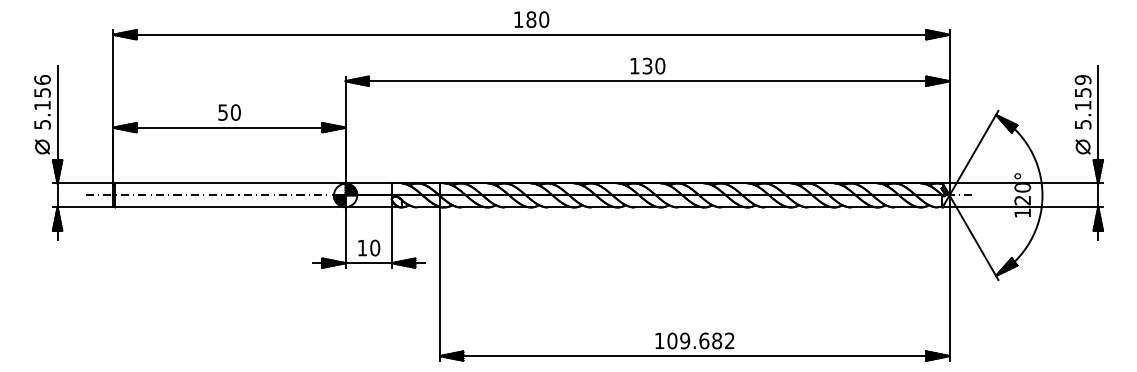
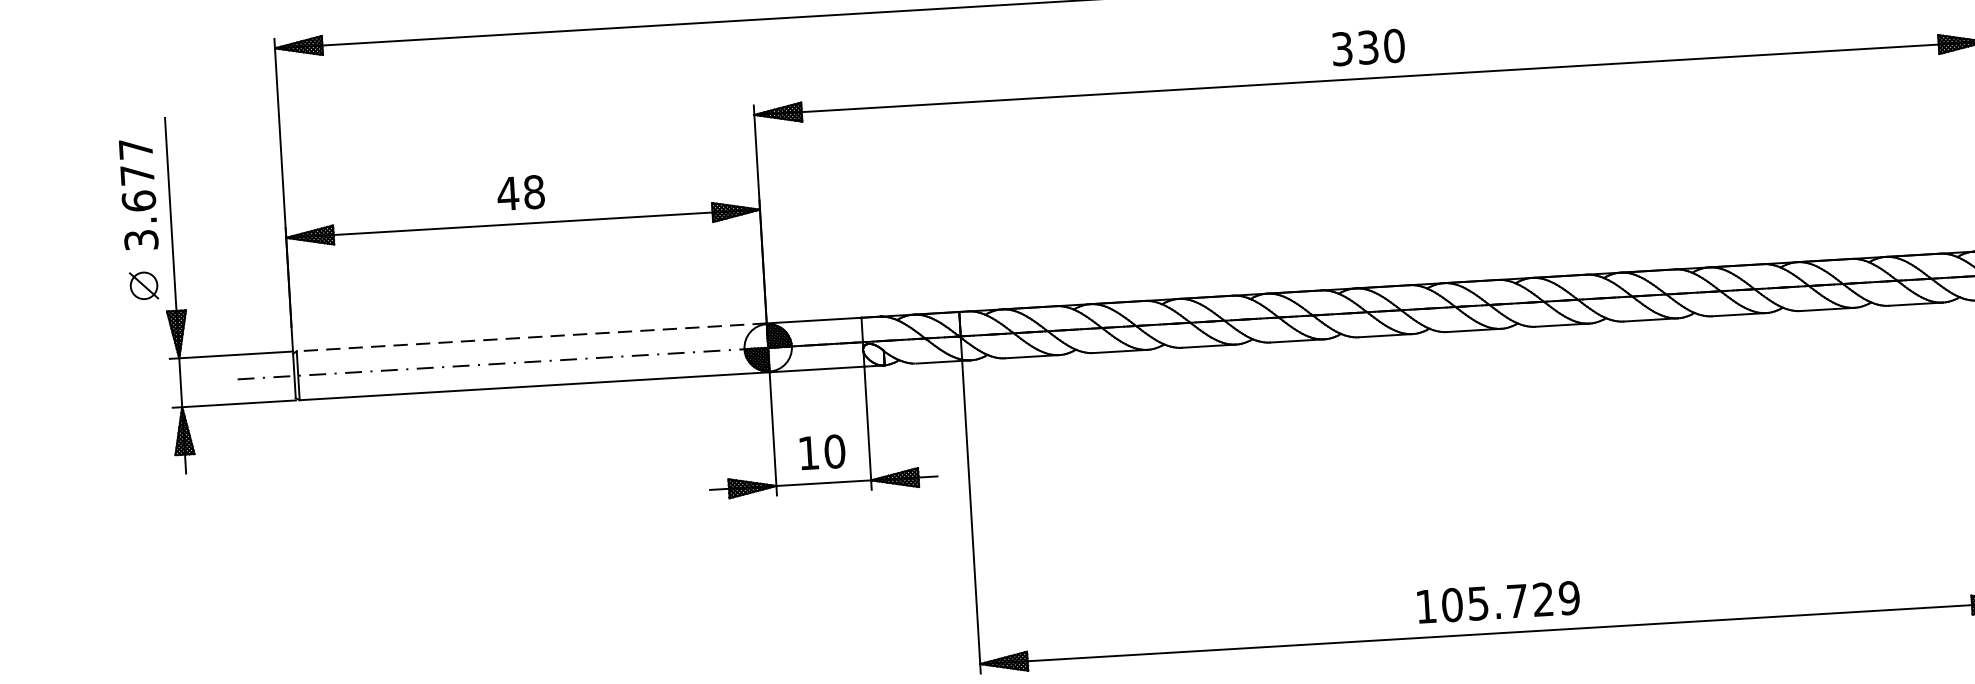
text: (634, 65) -> (1341, 47), 130 -> 330
text: (42, 101) -> (138, 192), 5.156 -> 3.677
text: (228, 112) -> (519, 192), 50 -> 48
line: (229, 183) -> (529, 337), solid -> dashed
text: (707, 340) -> (1523, 599), 109.682 -> 105.729

